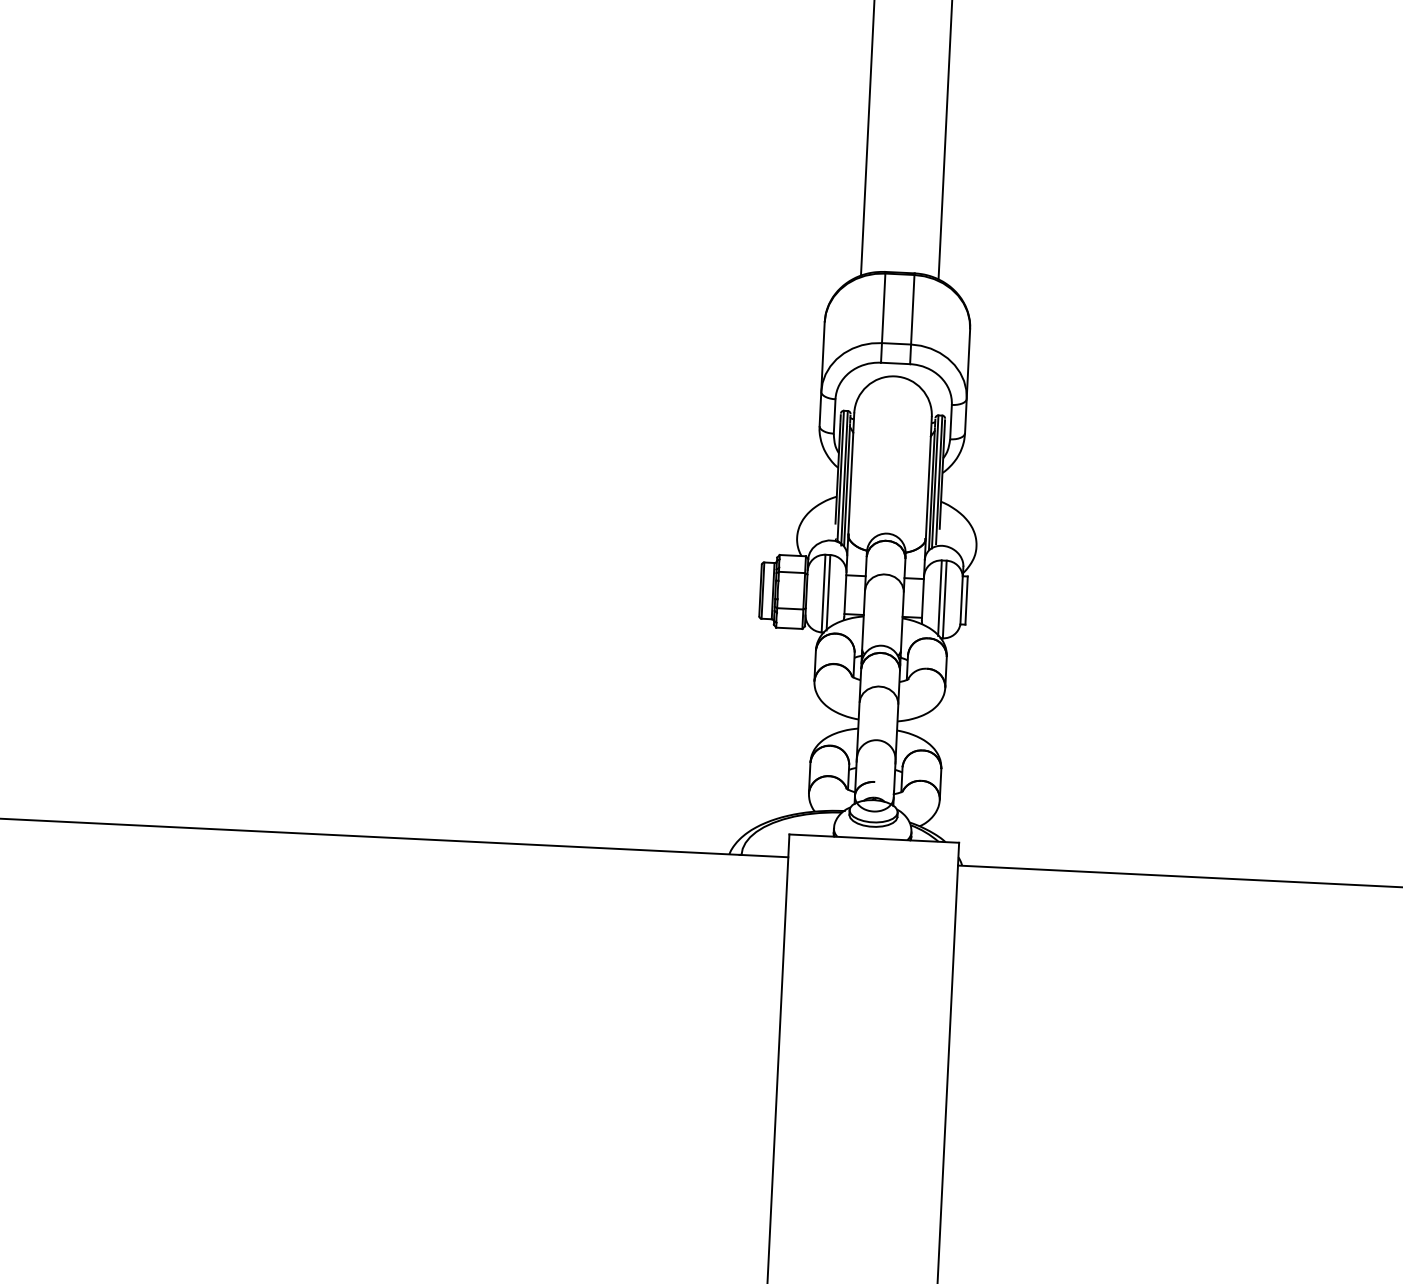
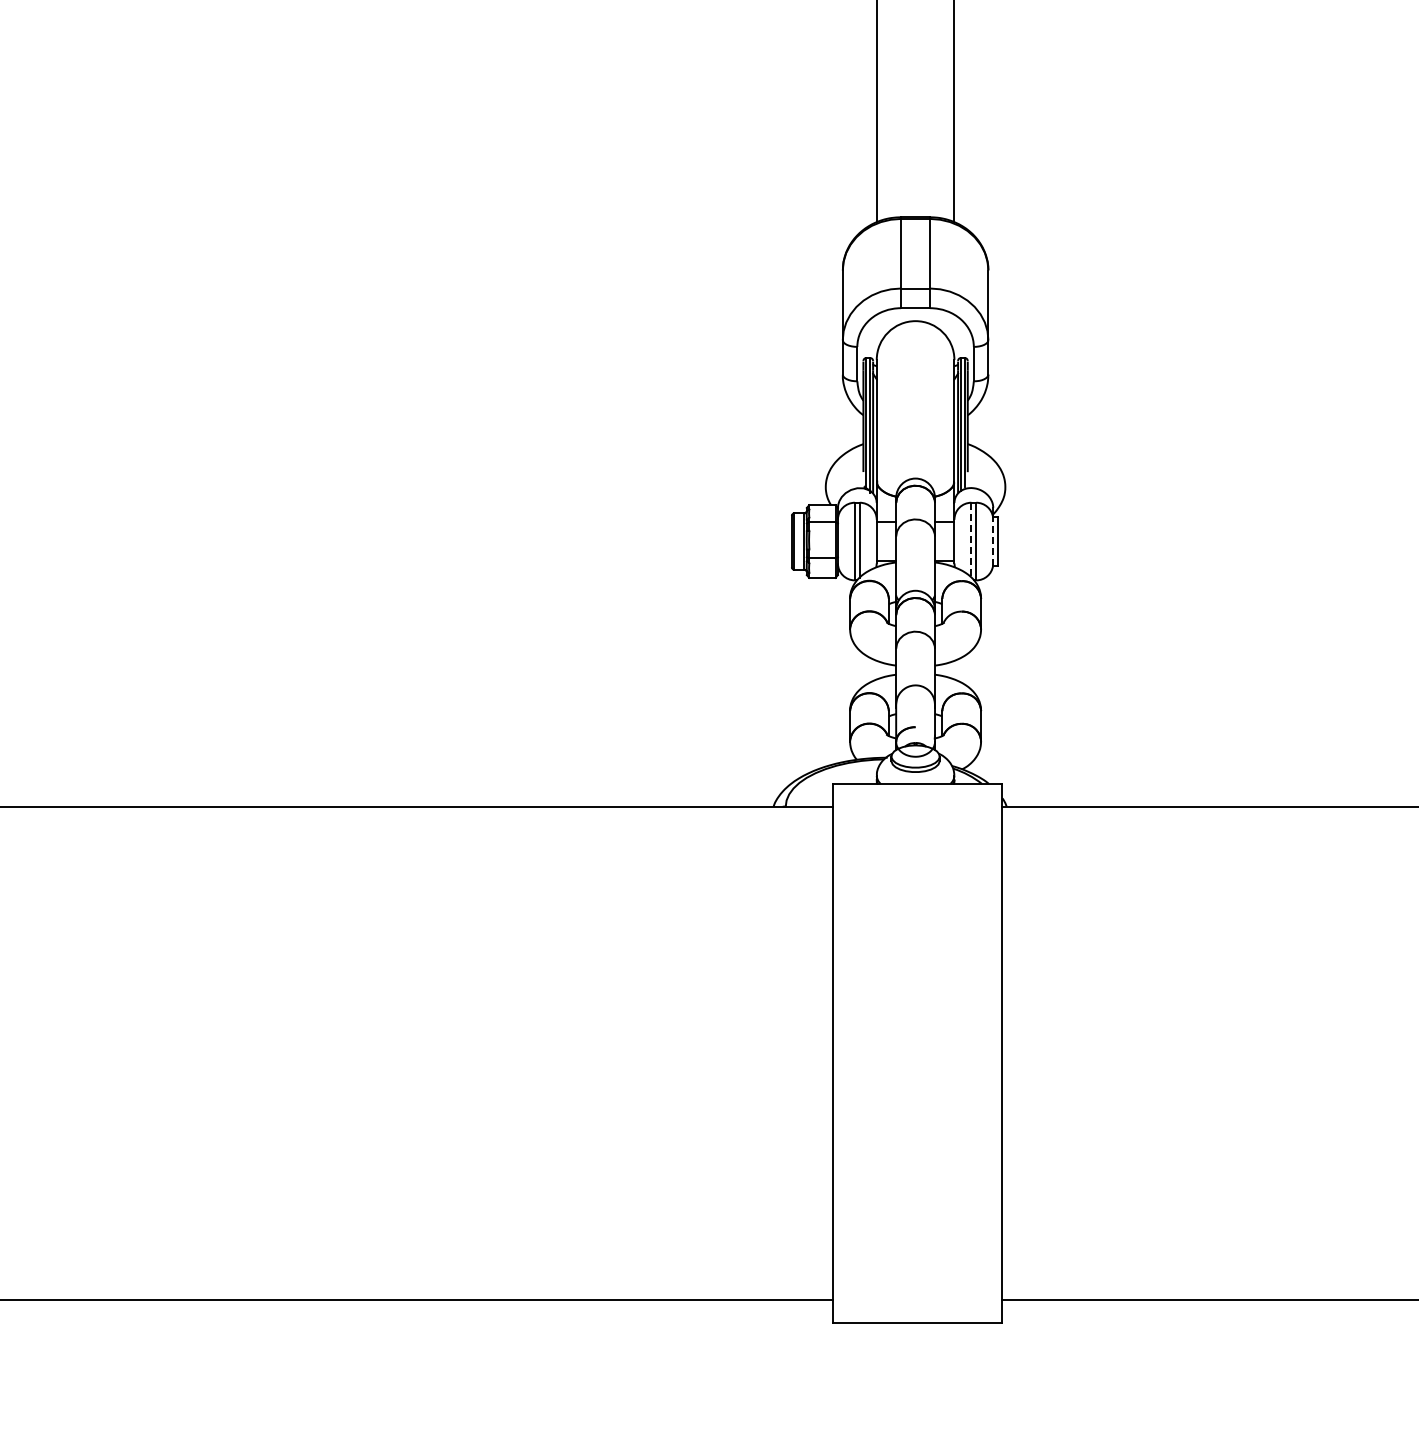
line: (940, 598) -> (971, 540), solid -> dashed
line: (961, 600) -> (993, 541), solid -> dashed

